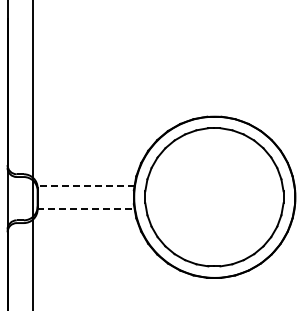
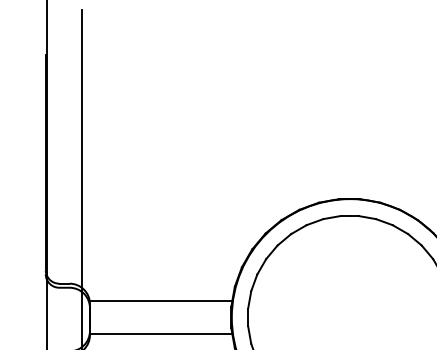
line: (86, 185) -> (161, 300), dashed -> solid
line: (86, 208) -> (161, 333), dashed -> solid

